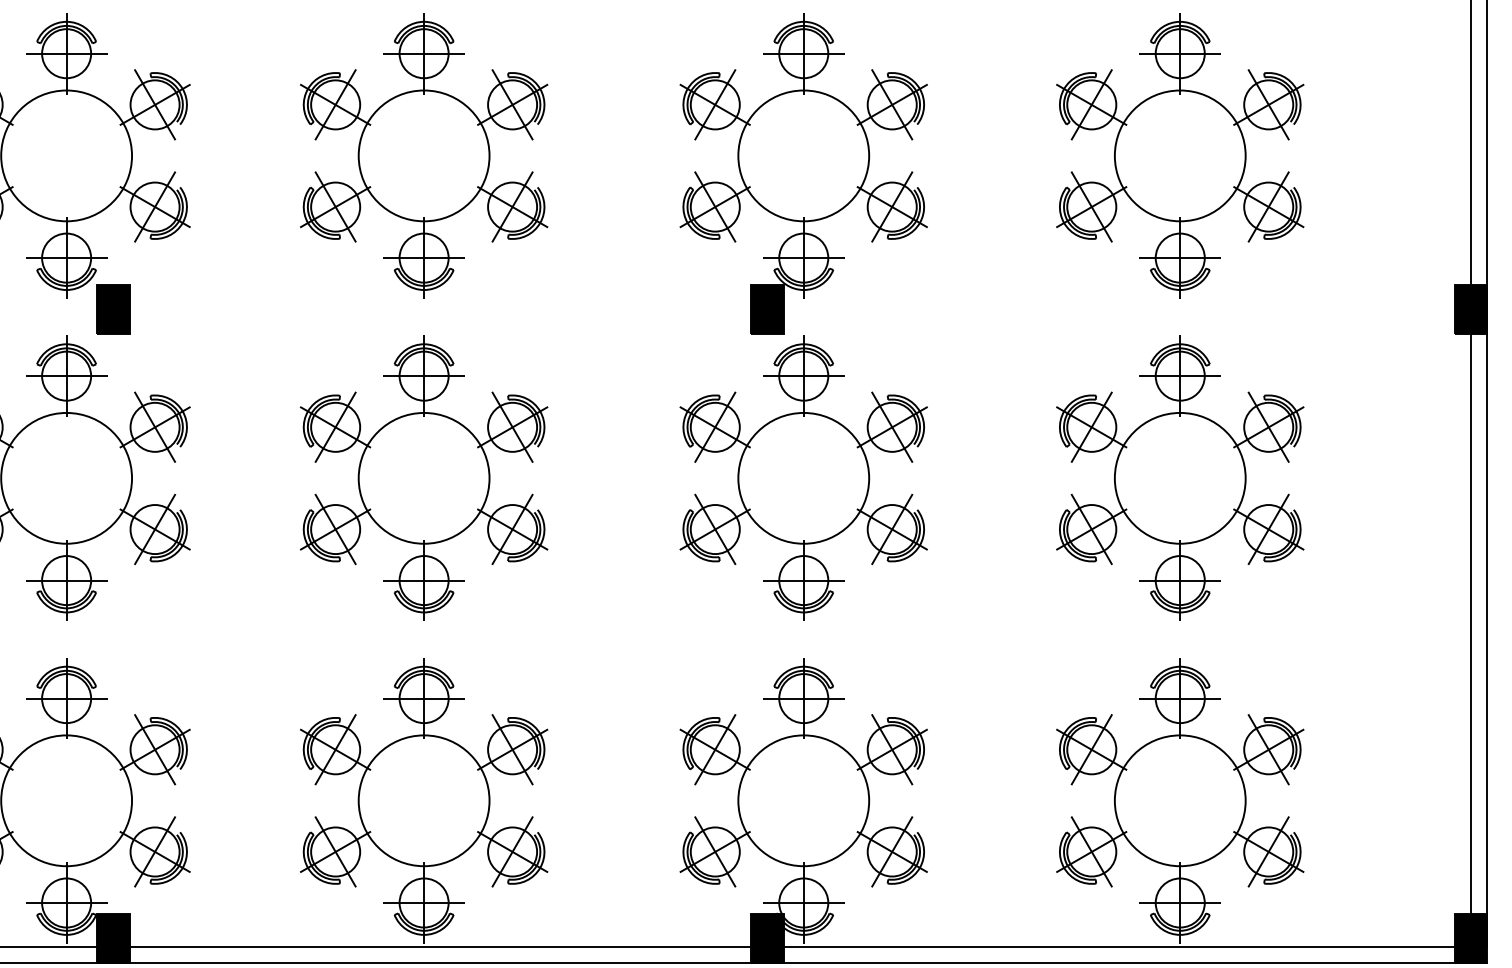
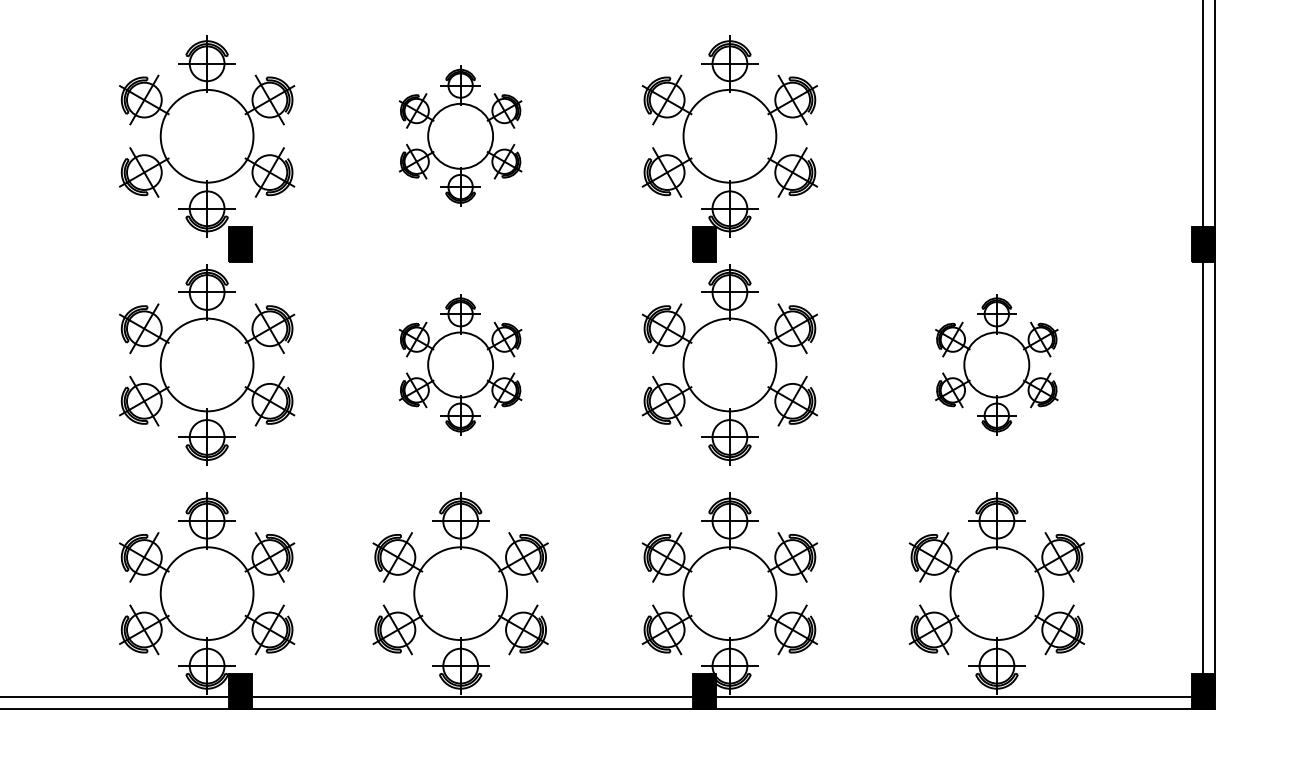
part: (423, 156) -> (460, 136), size x0.7
part: (1179, 156) -> (996, 136), removed
part: (423, 477) -> (460, 364), size x0.7
part: (1179, 477) -> (996, 364), size x0.7

